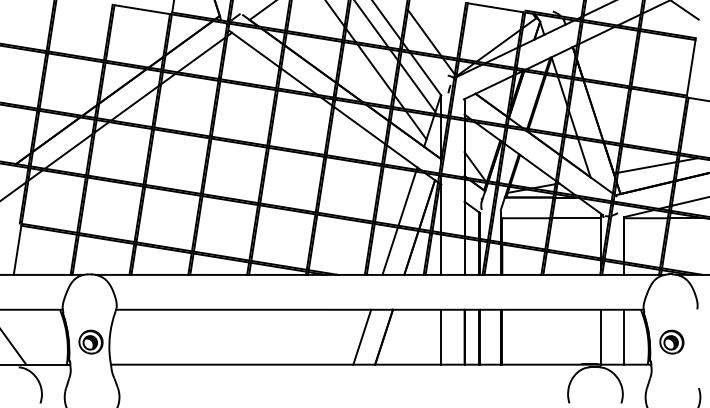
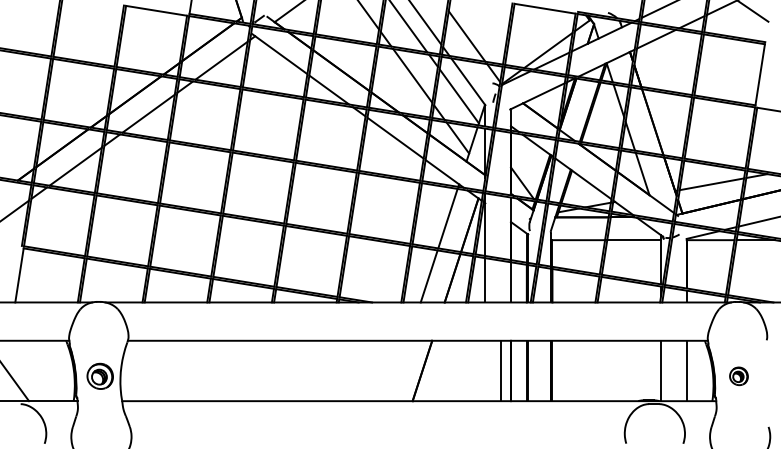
line: (362, 336) -> (398, 370), removed
line: (441, 336) -> (500, 370), moved
part: (671, 341) -> (738, 375), size x0.7

